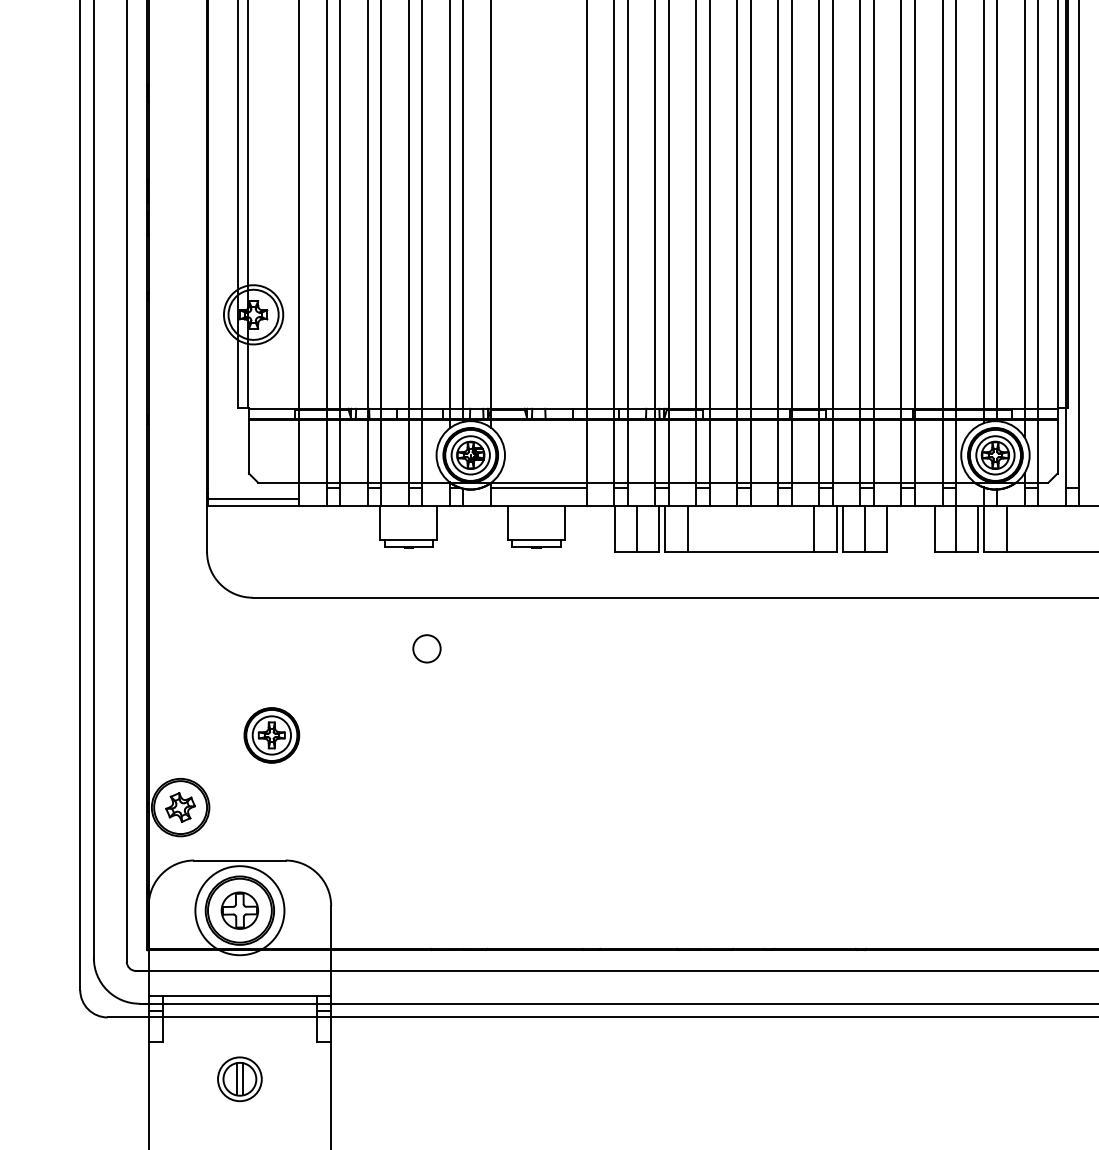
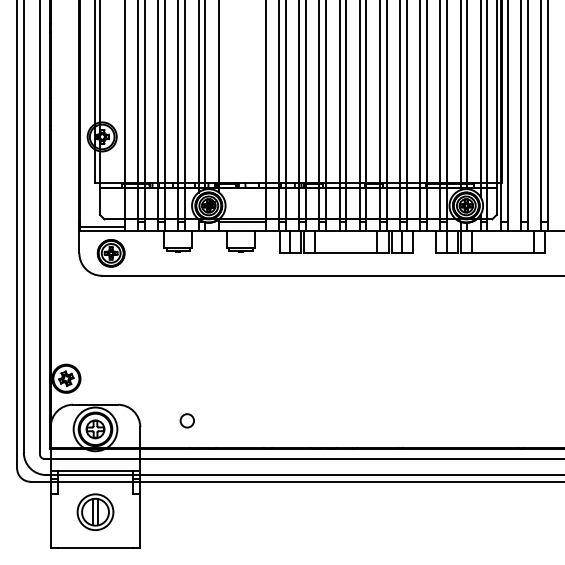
circle: (425, 648) -> (186, 420), moved
part: (270, 735) -> (110, 253), moved
part: (239, 1077) -> (95, 511), size x1.67

